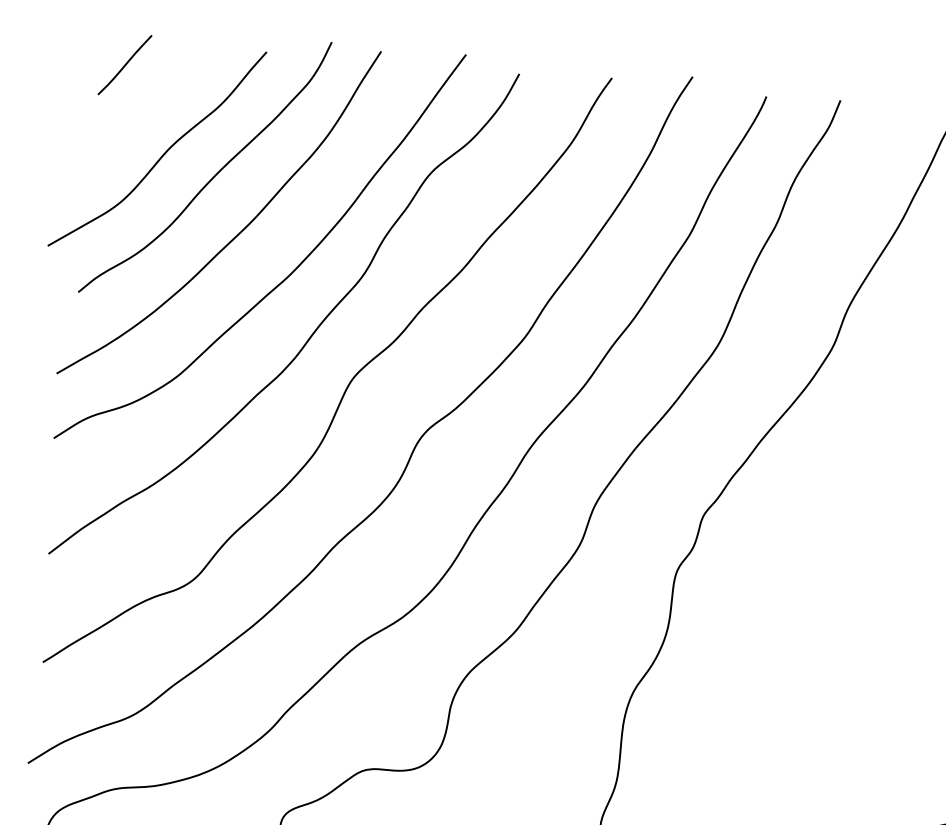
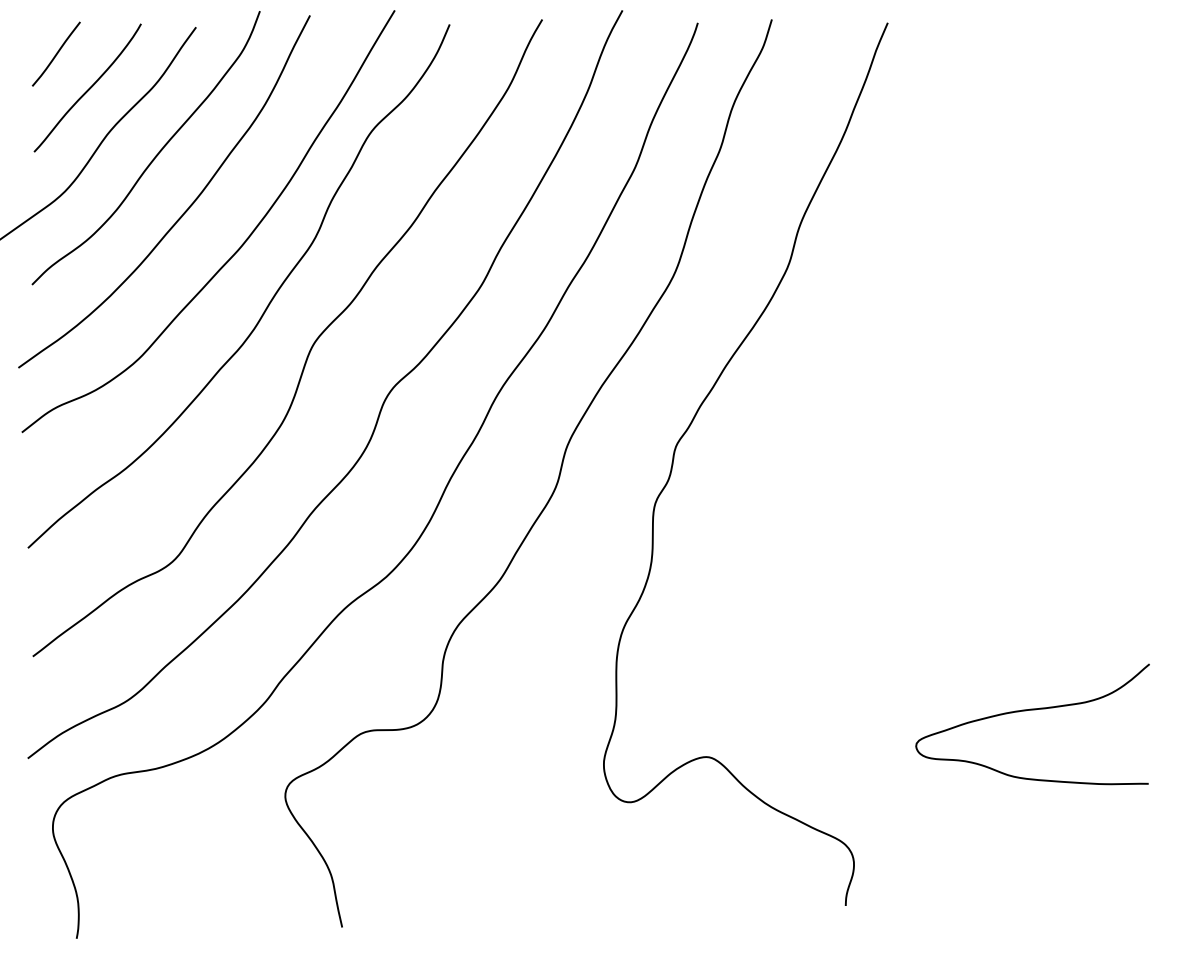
curve: (153, 102) -> (88, 88), added

